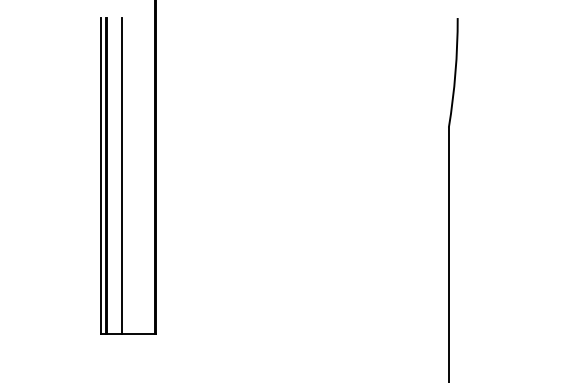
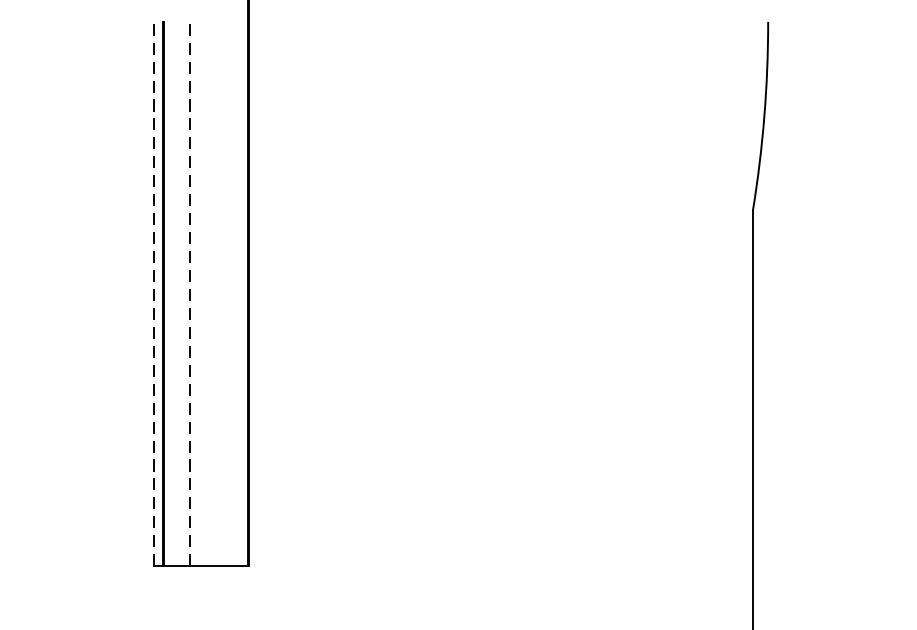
line: (101, 175) -> (154, 293), solid -> dashed
line: (121, 175) -> (189, 293), solid -> dashed

